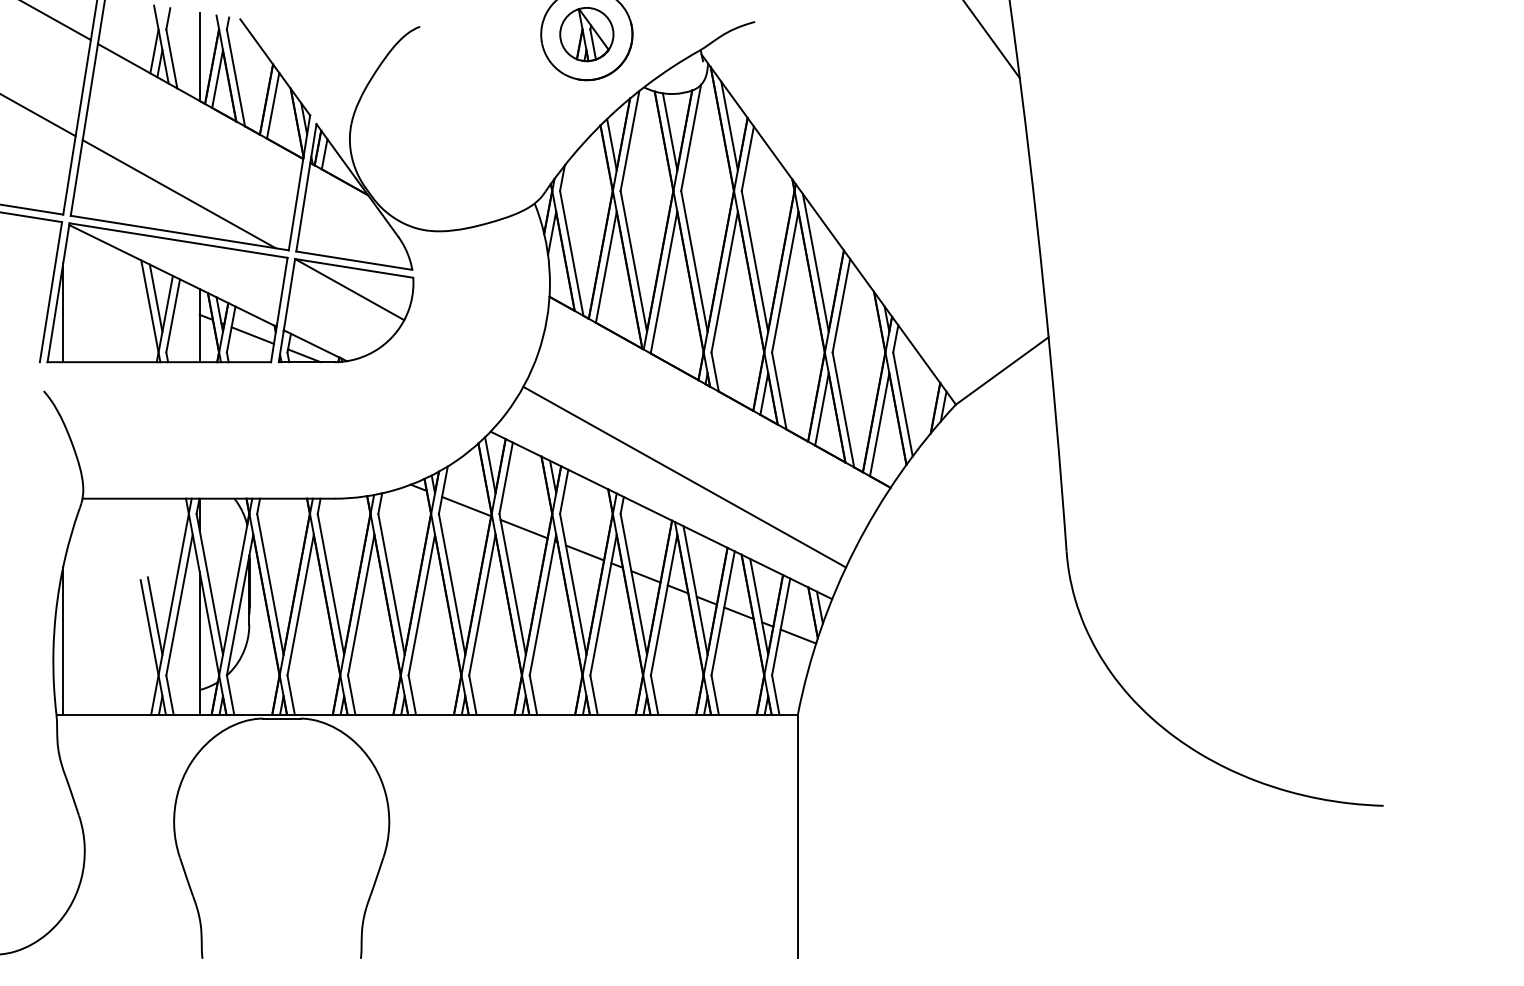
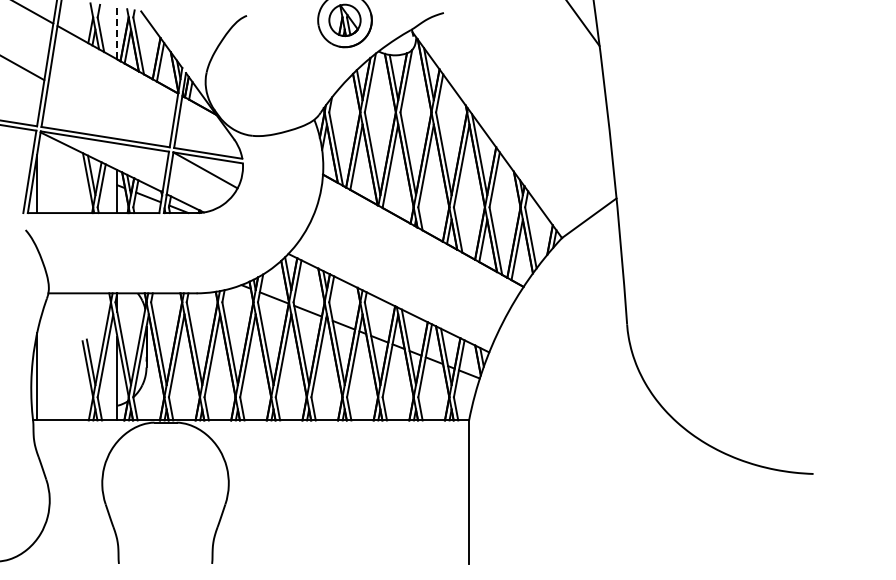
line: (199, 56) -> (117, 33), solid -> dashed
line: (179, 194) -> (105, 114), removed
line: (684, 476) -> (402, 280), removed

